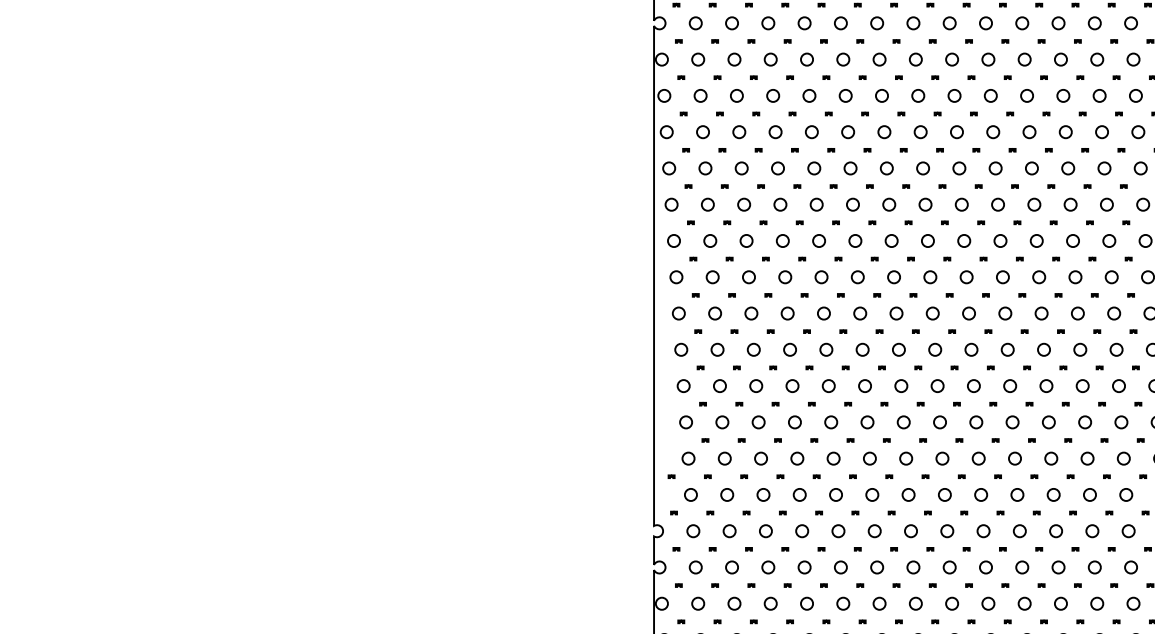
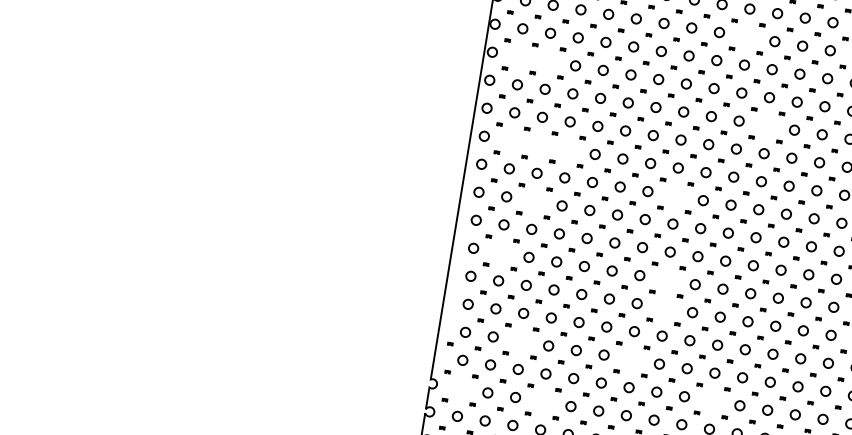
circle: (985, 23) -> (746, 37), removed
circle: (700, 95) -> (520, 56), removed
circle: (736, 95) -> (547, 61), removed
circle: (1029, 132) -> (766, 125), removed
circle: (707, 204) -> (511, 140), removed
circle: (744, 204) -> (540, 145), removed
circle: (780, 204) -> (567, 149), removed
circle: (927, 240) -> (675, 195), removed
circle: (748, 277) -> (534, 201), removed
circle: (717, 349) -> (501, 252), removed
circle: (935, 349) -> (667, 279), removed
circle: (937, 385) -> (664, 307), removed
circle: (760, 458) -> (520, 341), removed
circle: (906, 458) -> (632, 359), removed
circle: (1017, 494) -> (712, 400), removed
circle: (693, 531) -> (460, 388), removed
circle: (802, 531) -> (543, 402), removed

